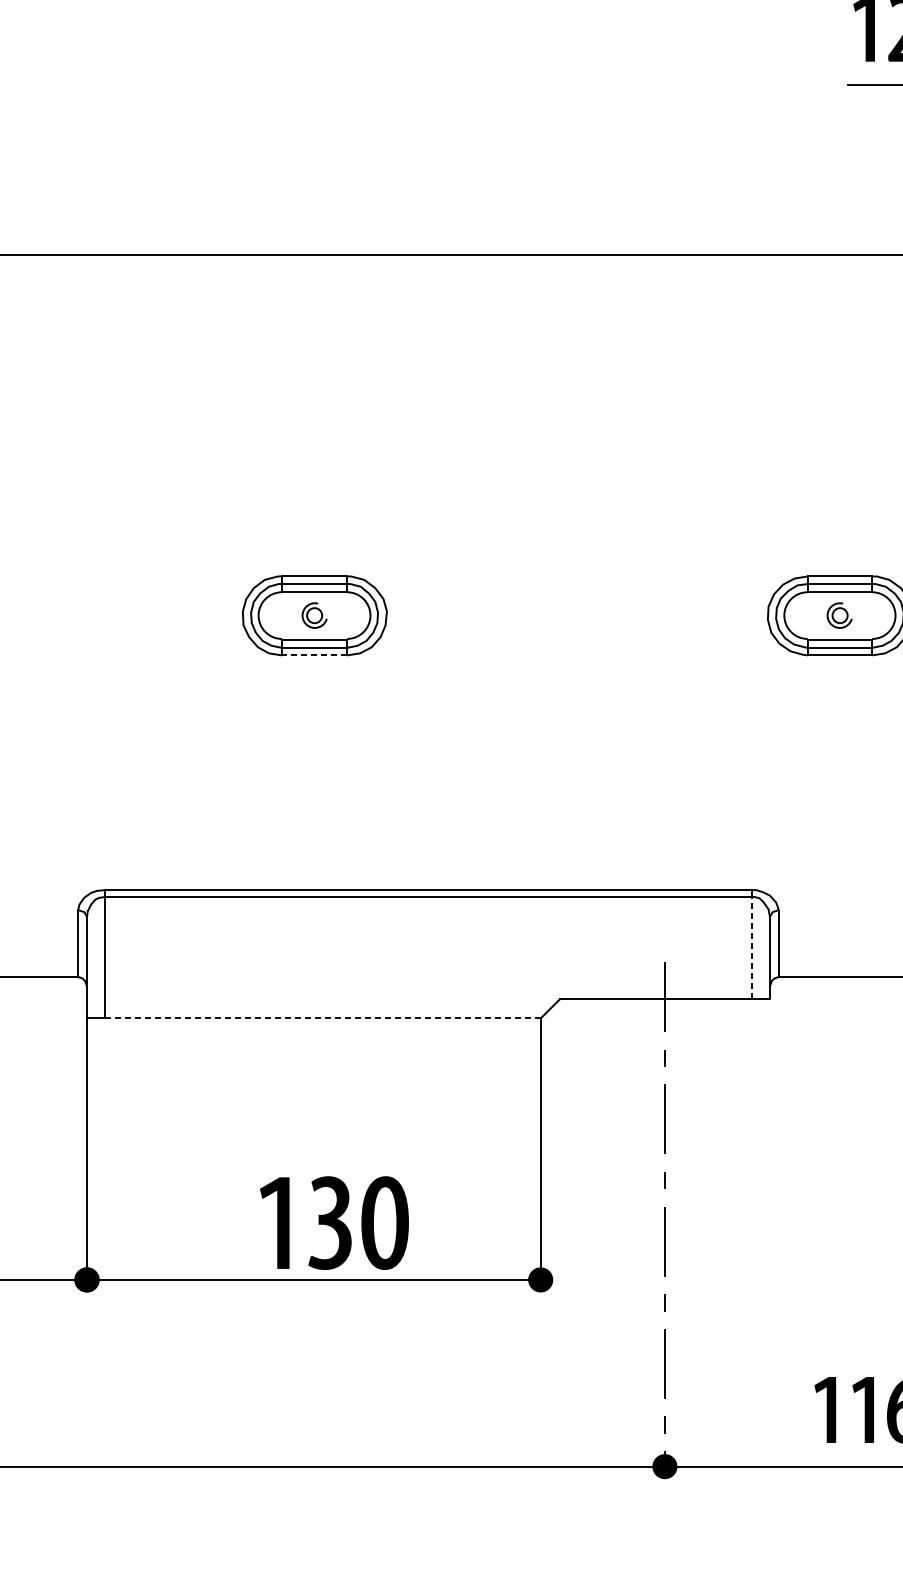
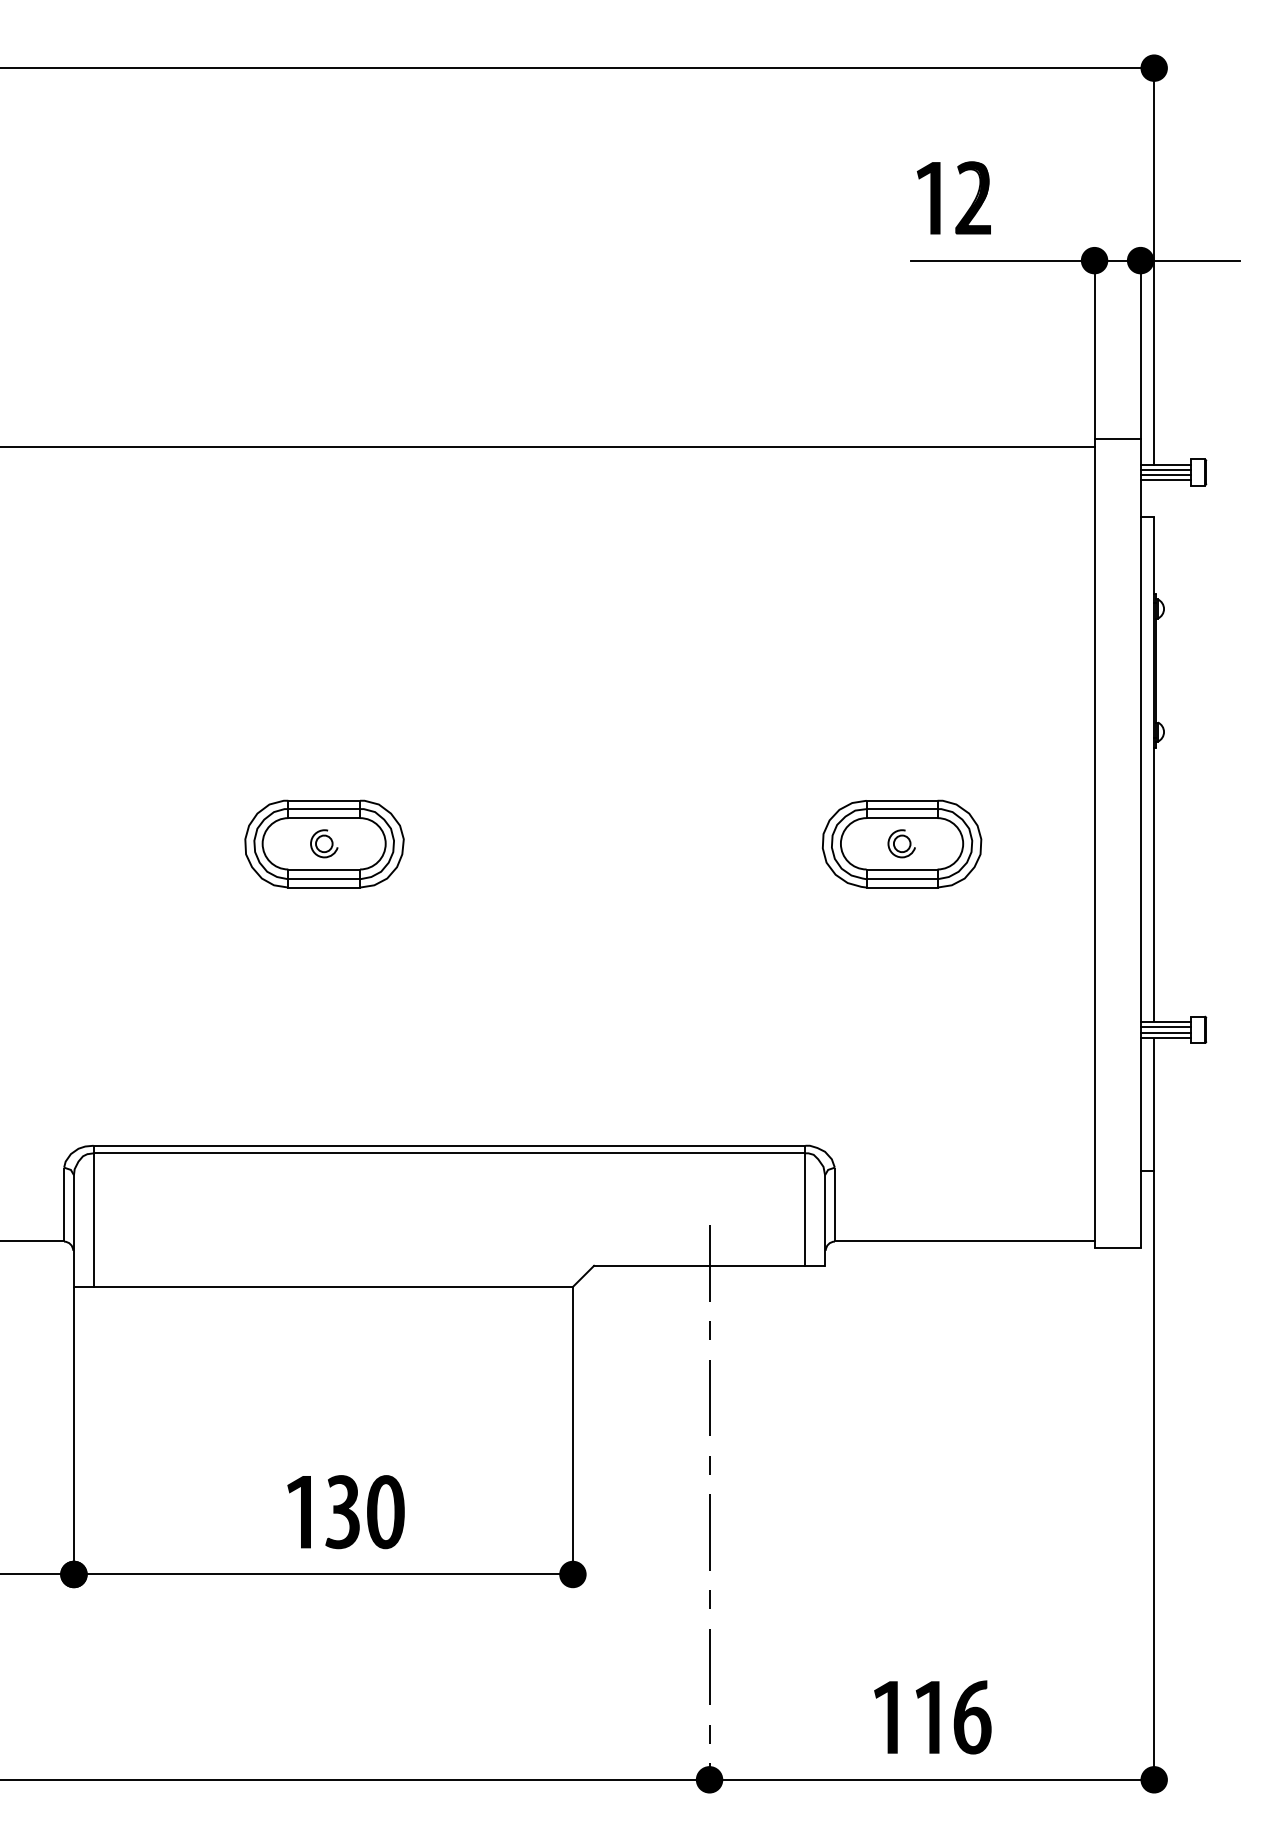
line: (314, 655) -> (324, 887), dashed -> solid
line: (752, 948) -> (805, 1209), dashed -> solid
line: (323, 1018) -> (333, 1286), dashed -> solid
part: (333, 1223) -> (345, 1512), size x0.71

